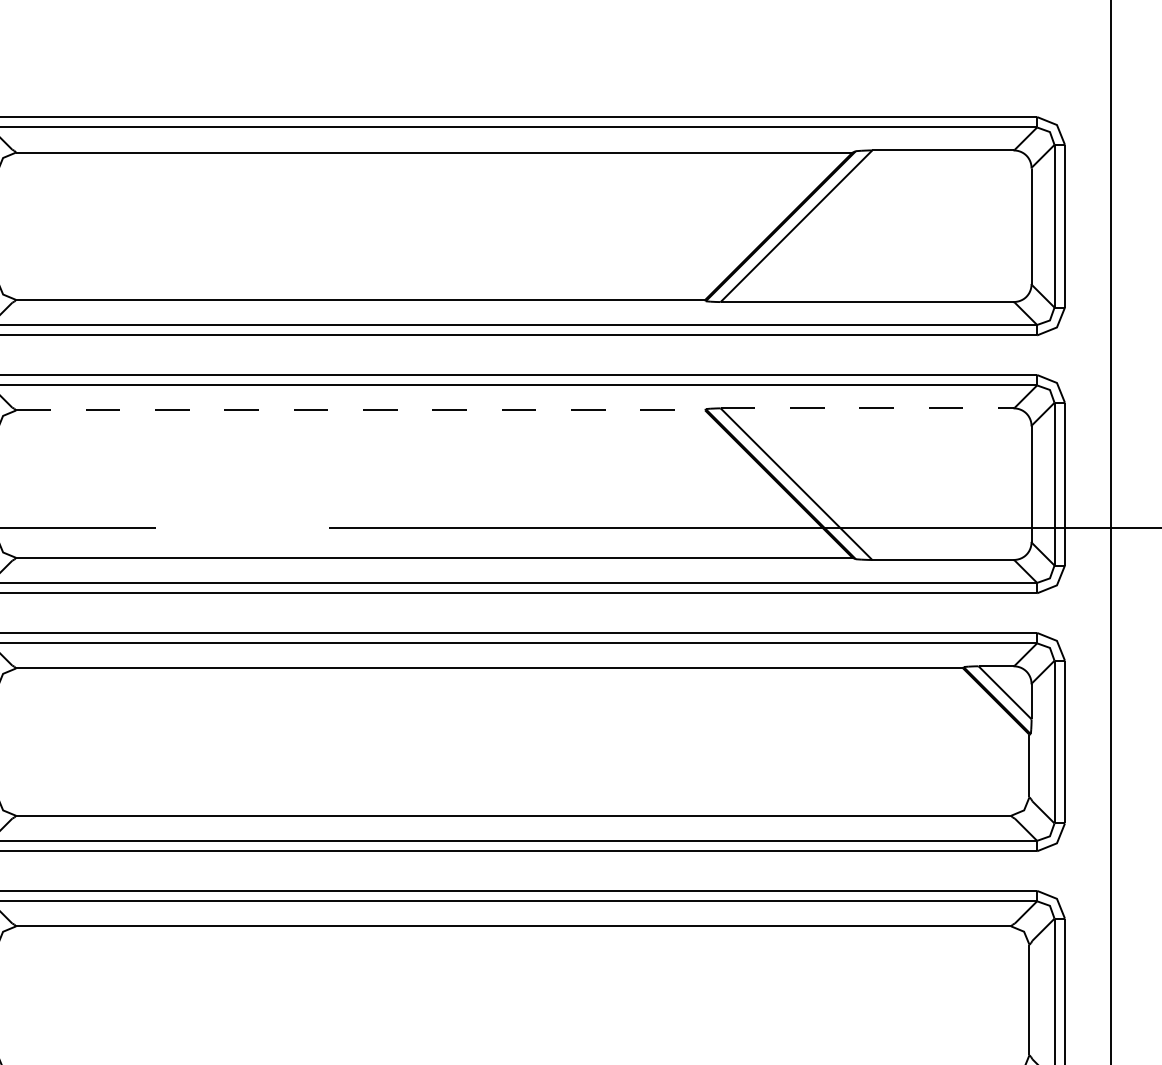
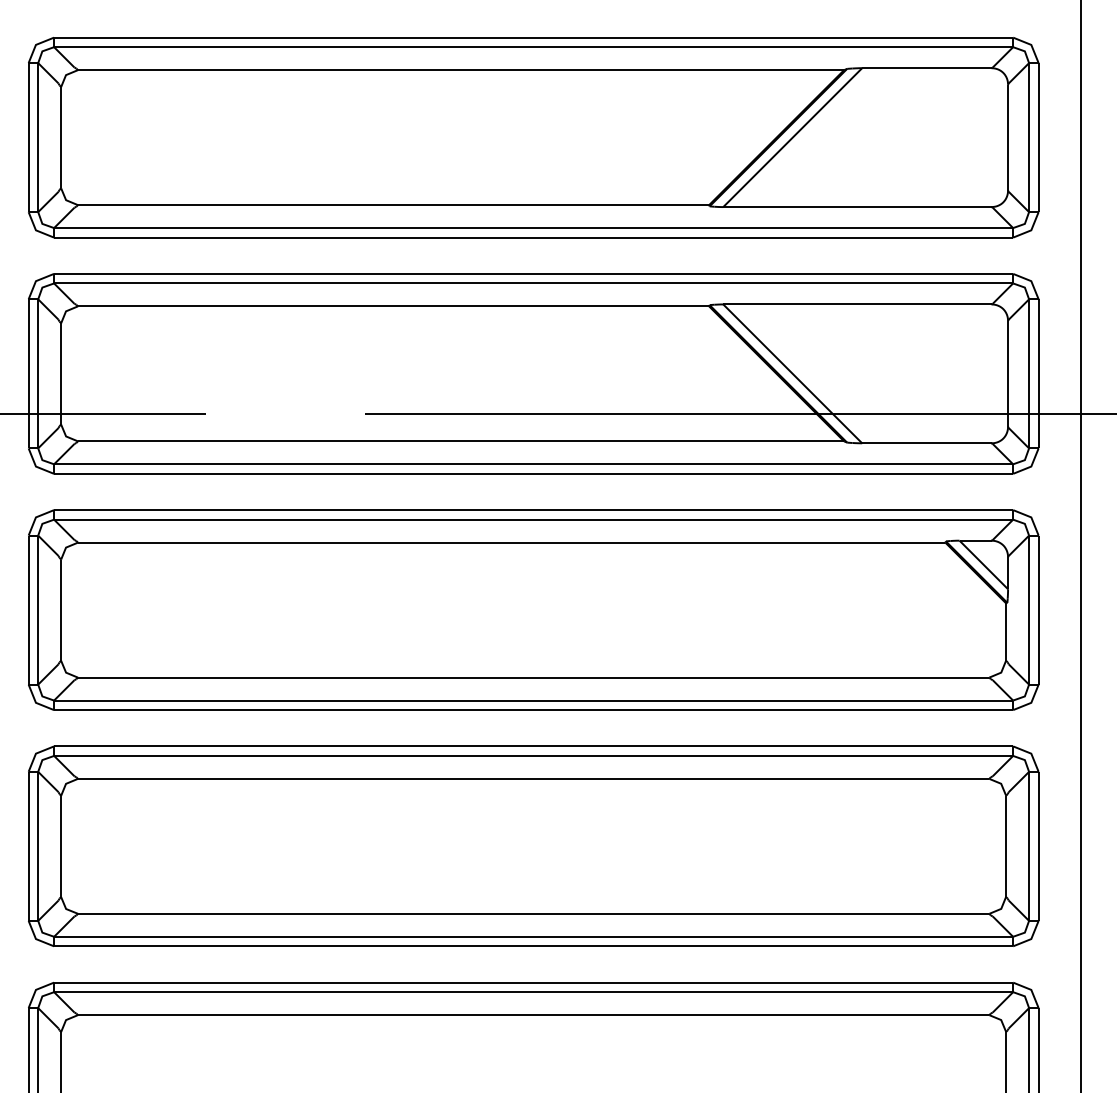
line: (867, 408) -> (857, 304), dashed -> solid
line: (360, 410) -> (393, 306), dashed -> solid

